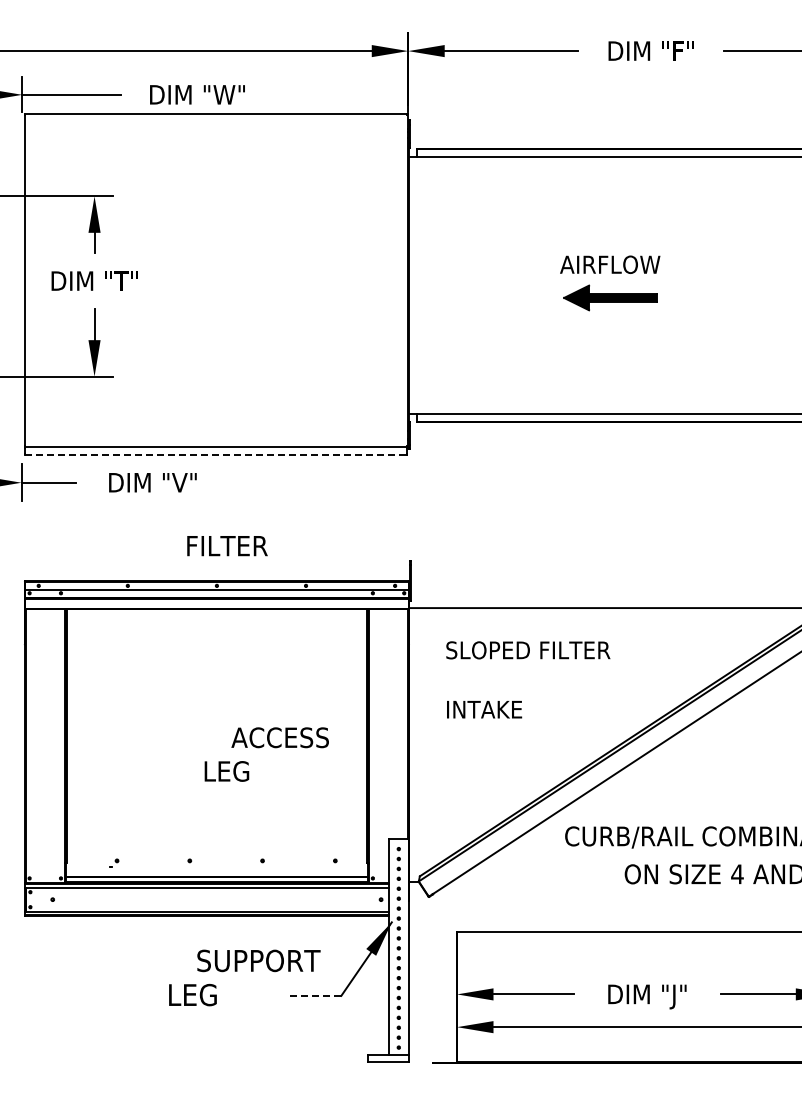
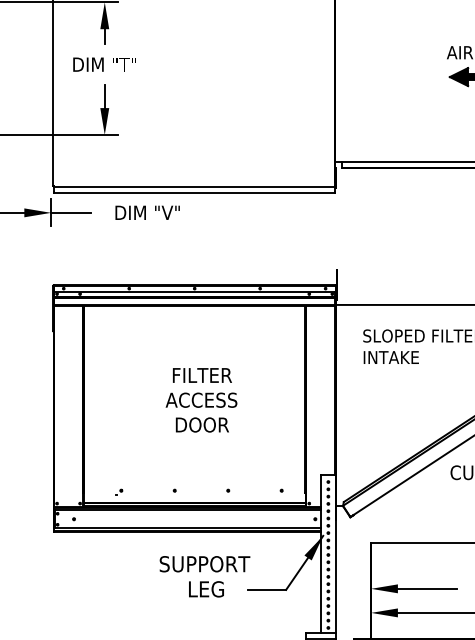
line: (216, 455) -> (194, 192), dashed -> solid
text: (227, 546) -> (202, 375), moved
text: (484, 709) -> (391, 357), moved
text: (279, 737) -> (201, 400), moved
text: (227, 771) -> (202, 425), LEG -> DOOR
text: (258, 960) -> (204, 563), moved
text: (192, 994) -> (206, 588), moved
line: (315, 995) -> (267, 589), dashed -> solid

